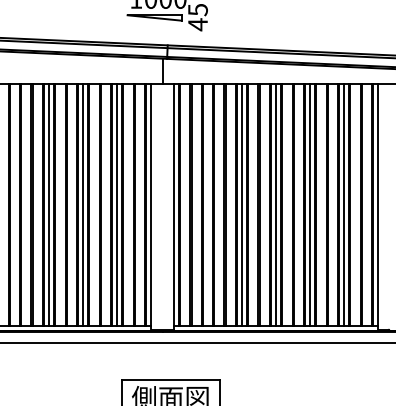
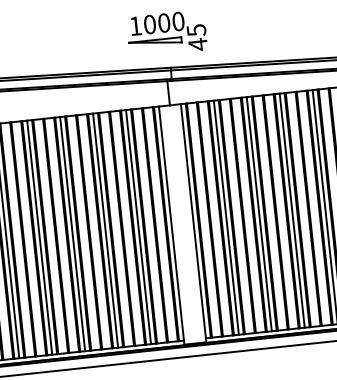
line: (15, 204) -> (40, 237), added
line: (208, 204) -> (226, 217), added

